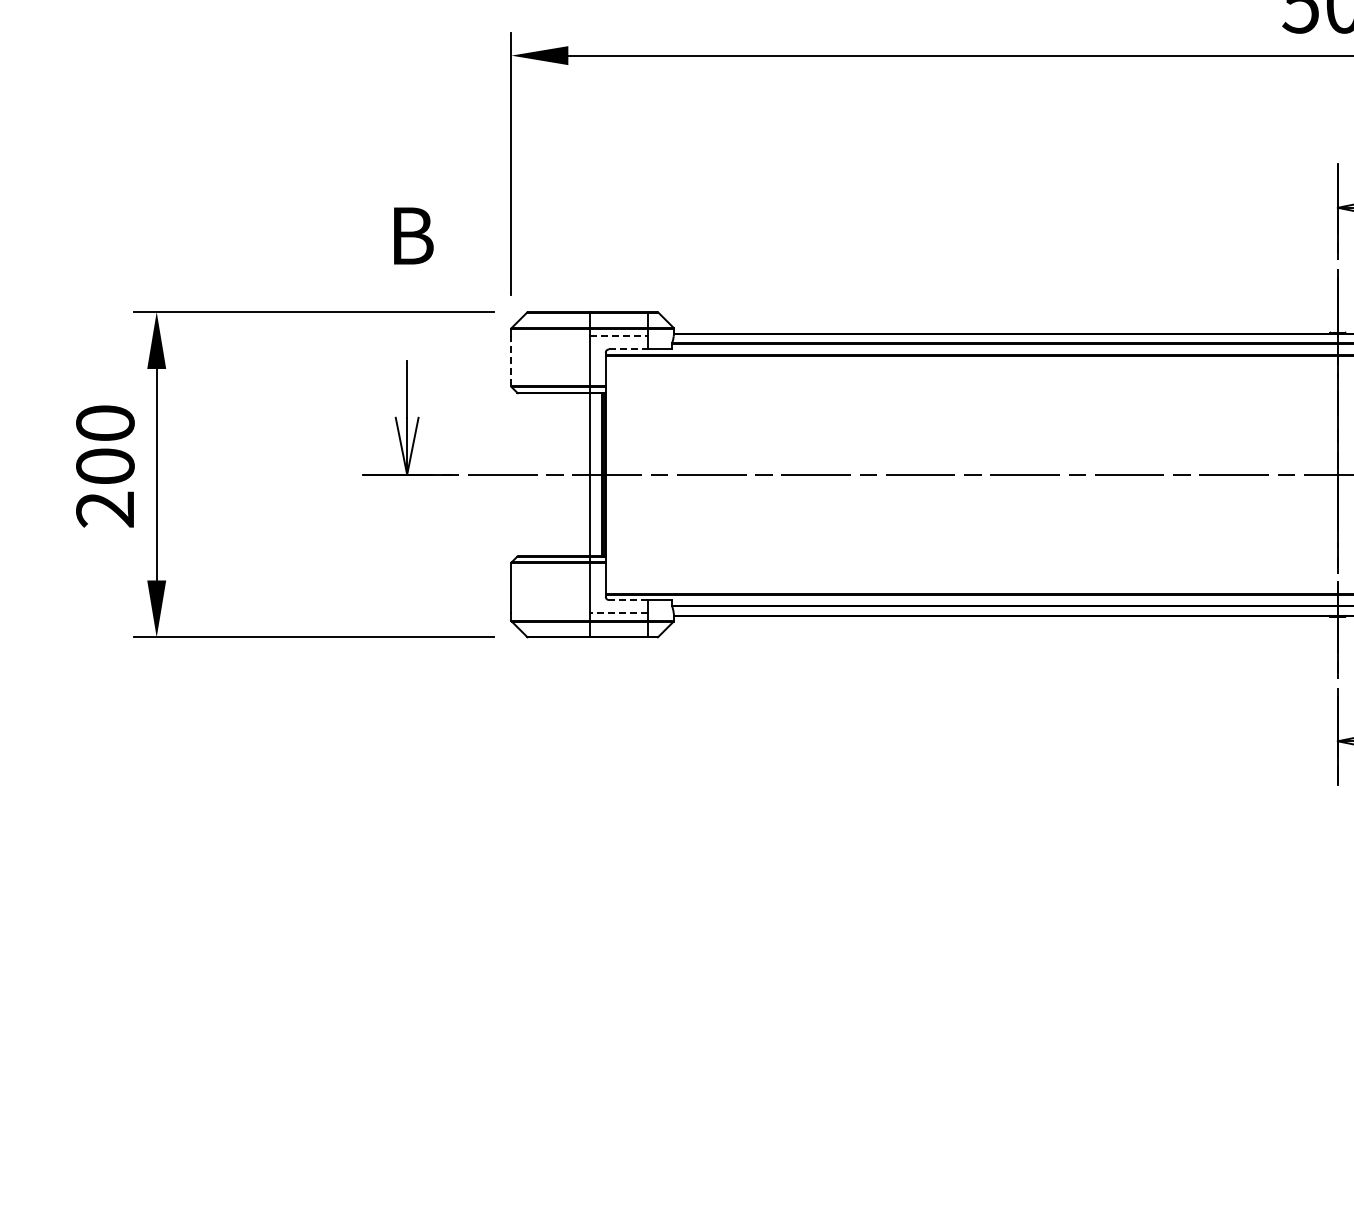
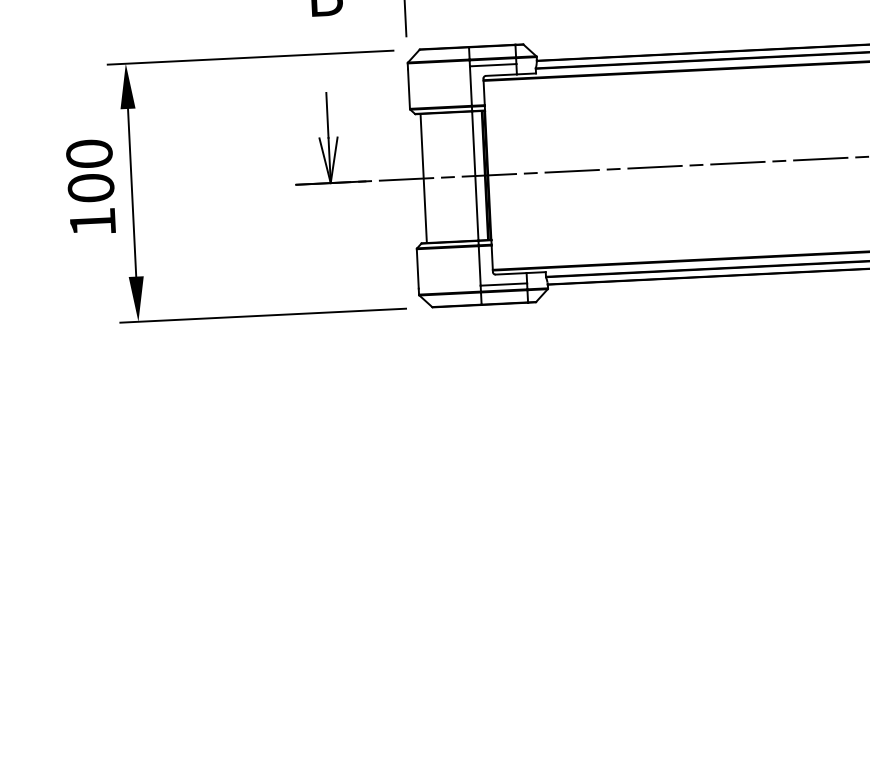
line: (619, 336) -> (493, 65), dashed -> solid
line: (628, 349) -> (501, 75), dashed -> solid
line: (511, 361) -> (409, 89), dashed -> solid
line: (524, 474) -> (423, 178), added
text: (104, 509) -> (92, 222), 200 -> 100
line: (628, 600) -> (511, 274), dashed -> solid
line: (618, 613) -> (503, 284), dashed -> solid

